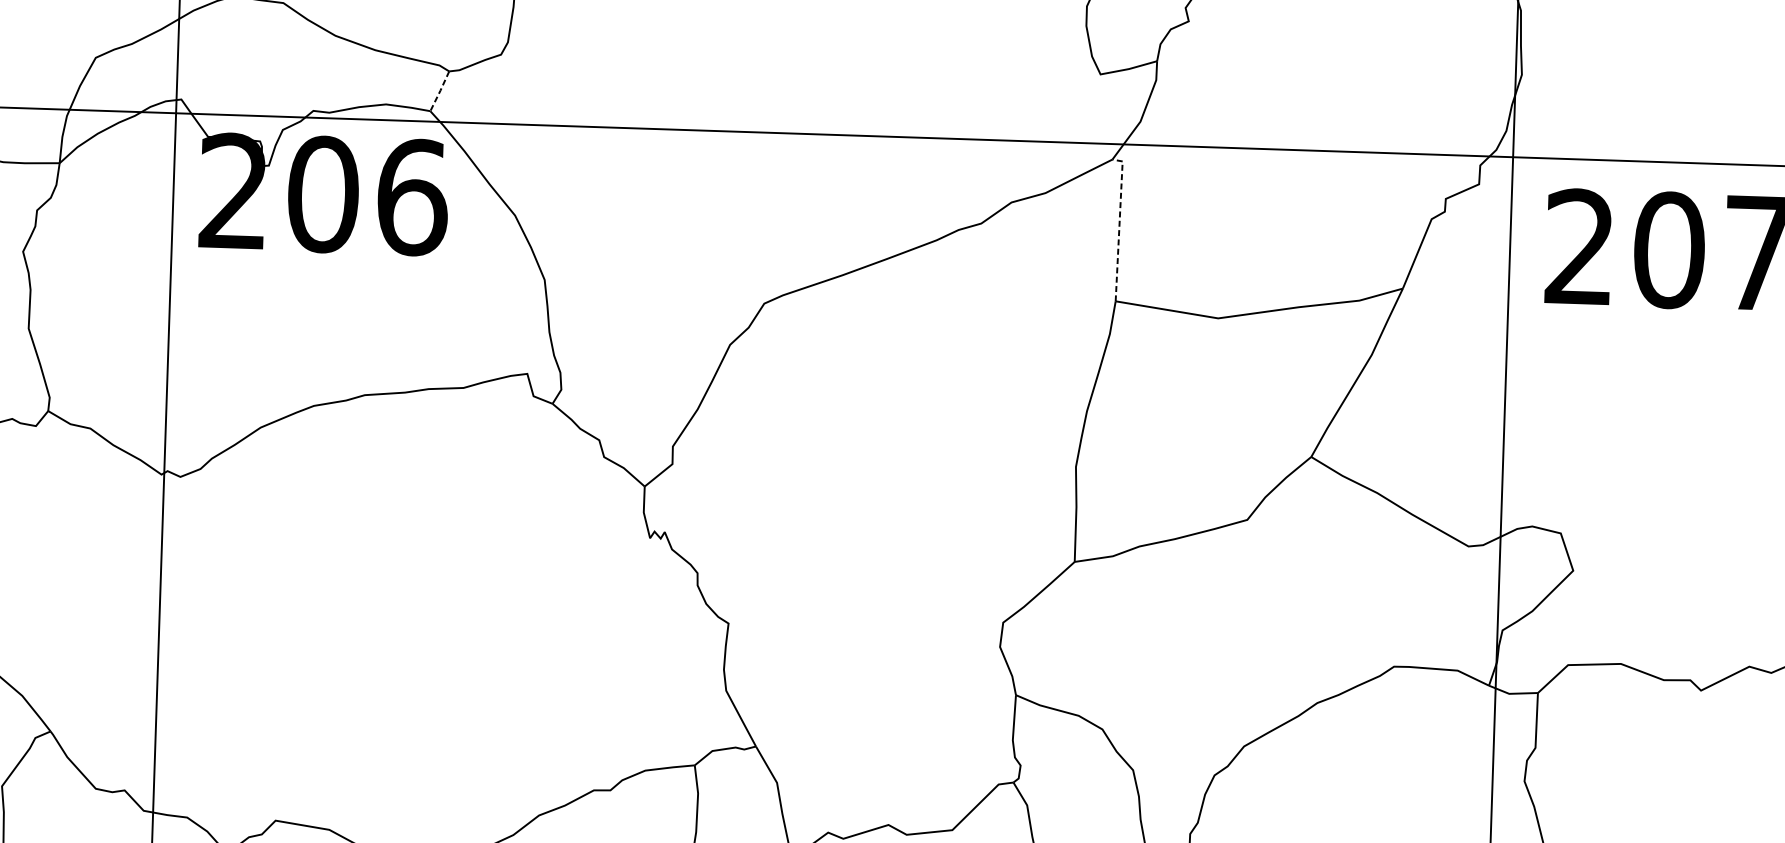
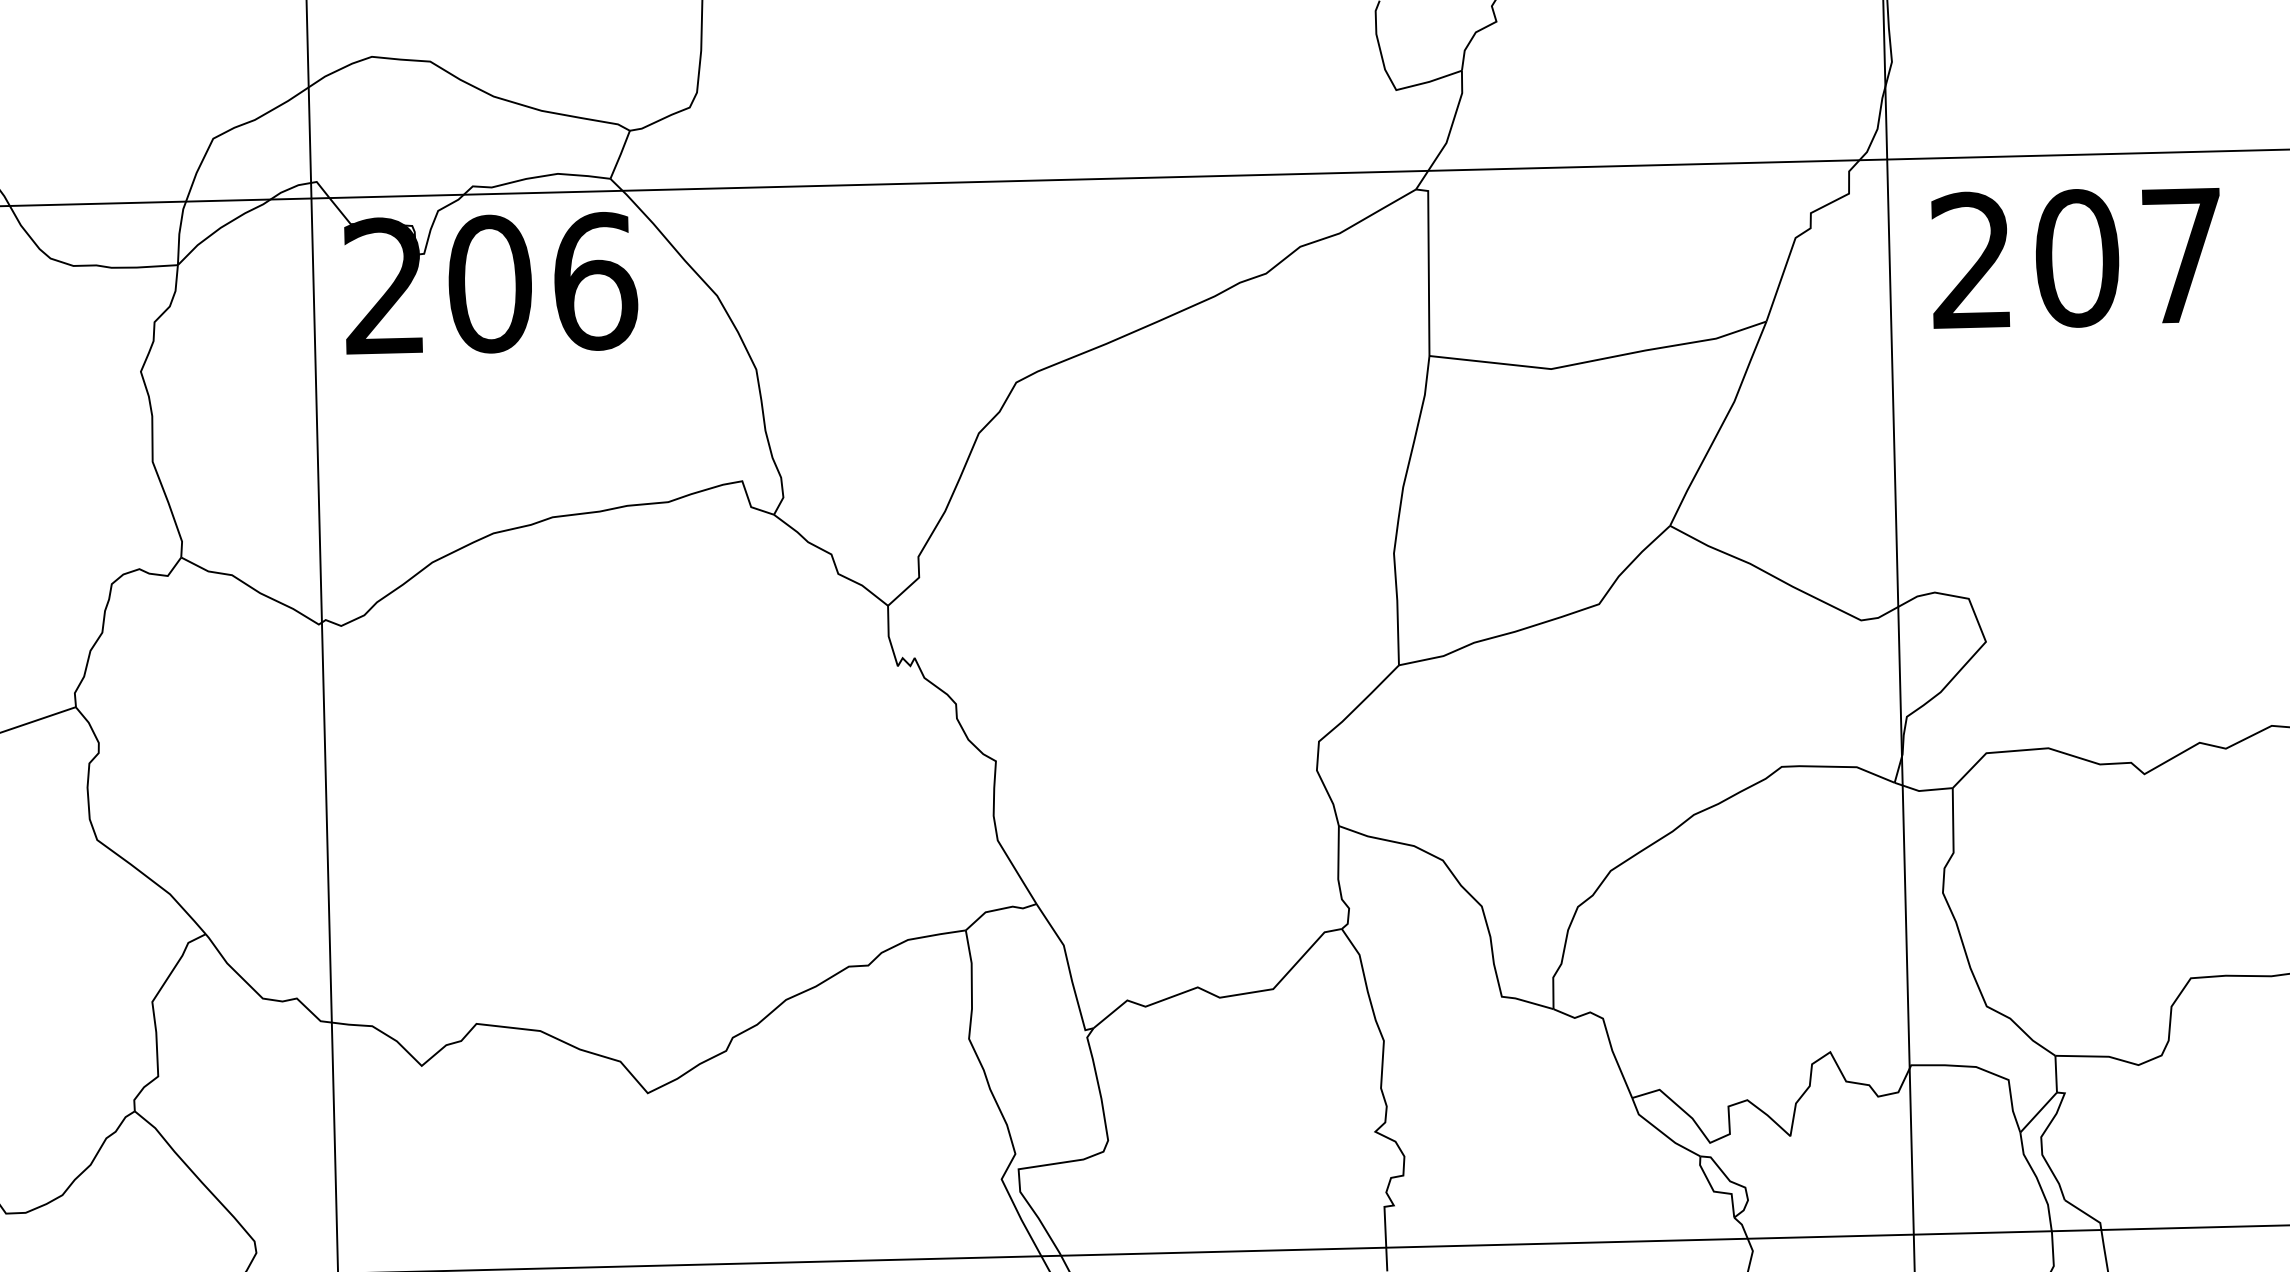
line: (440, 91) -> (620, 154), dashed -> solid
line: (1119, 225) -> (1428, 266), dashed -> solid

